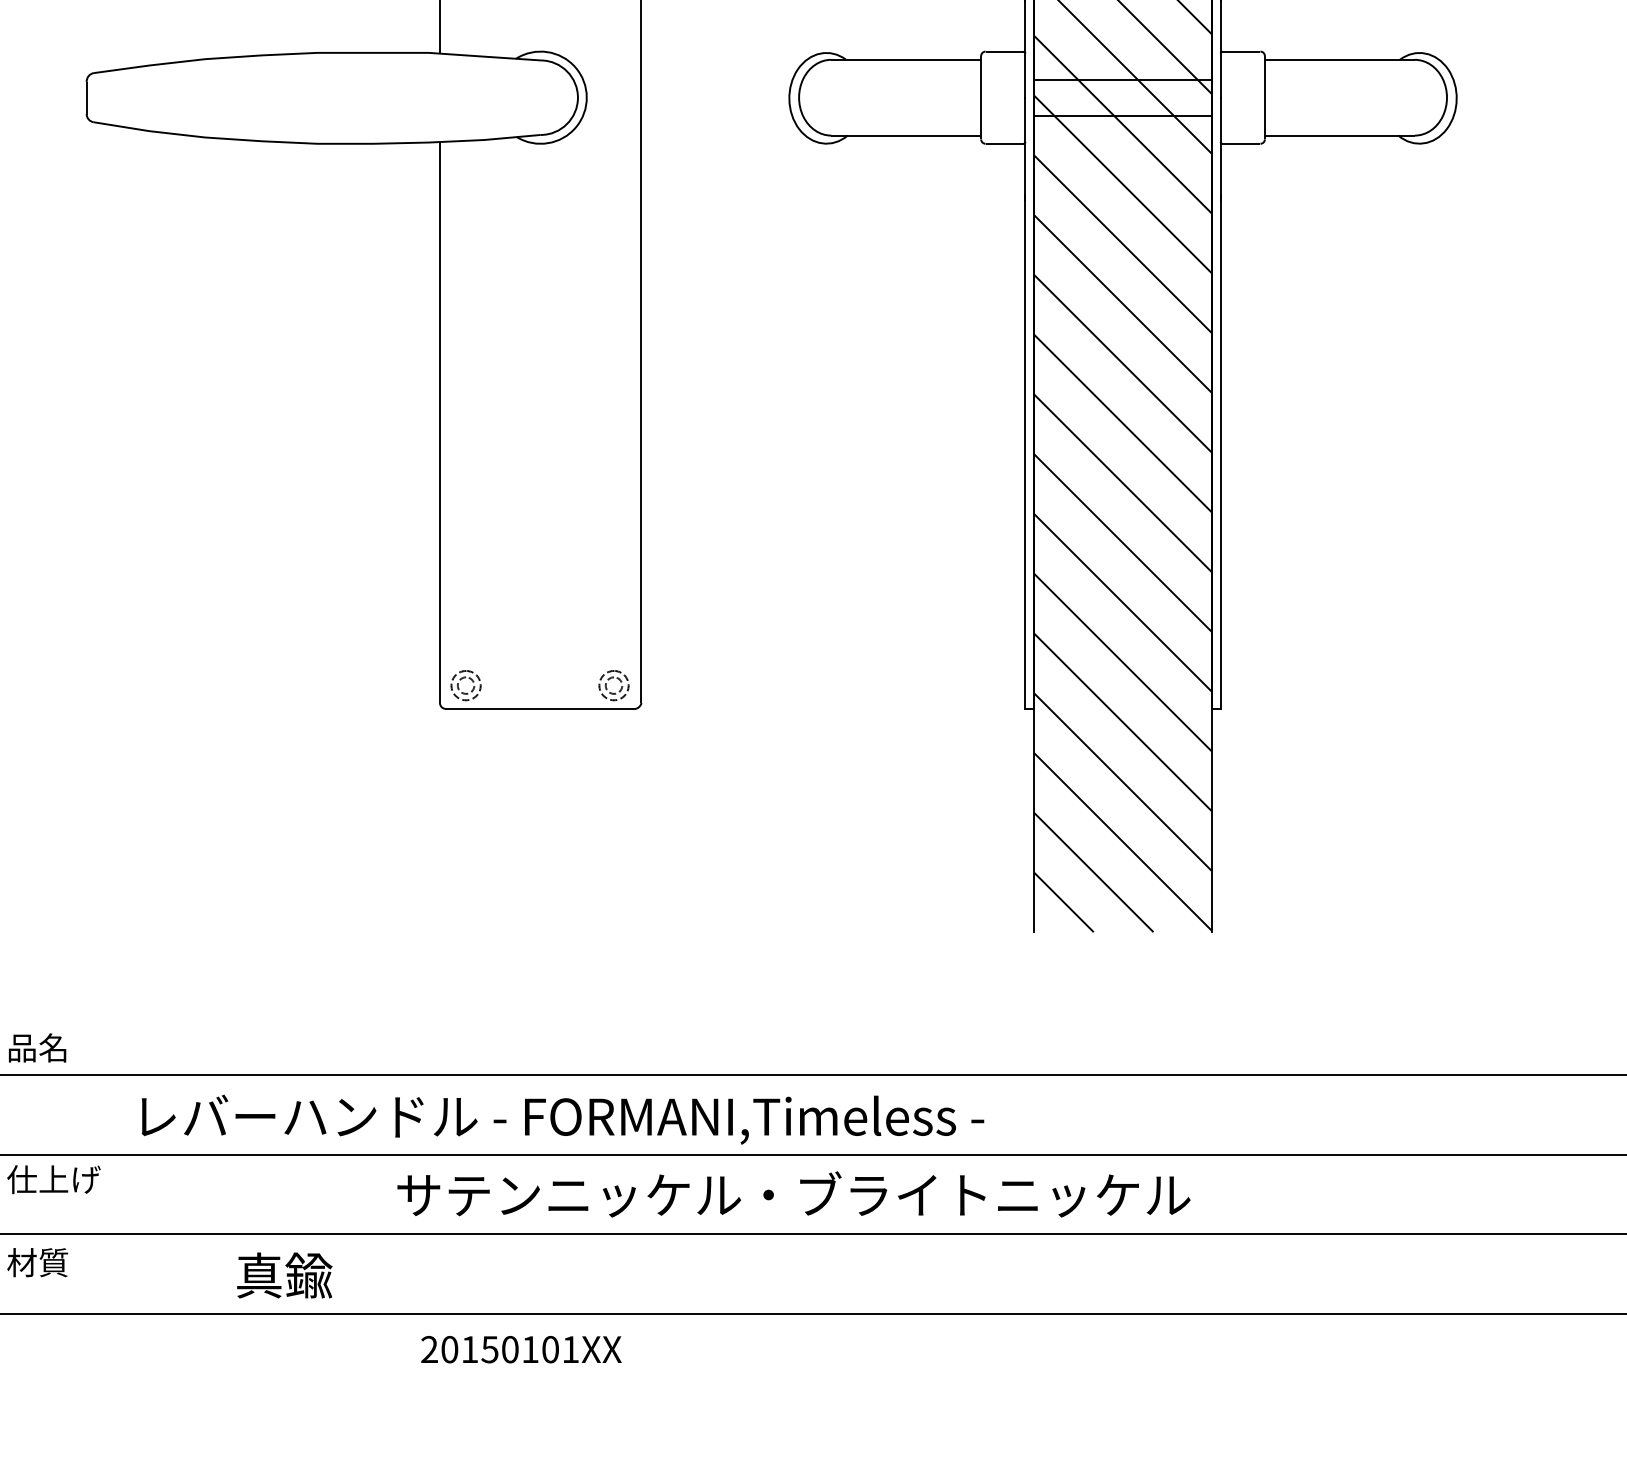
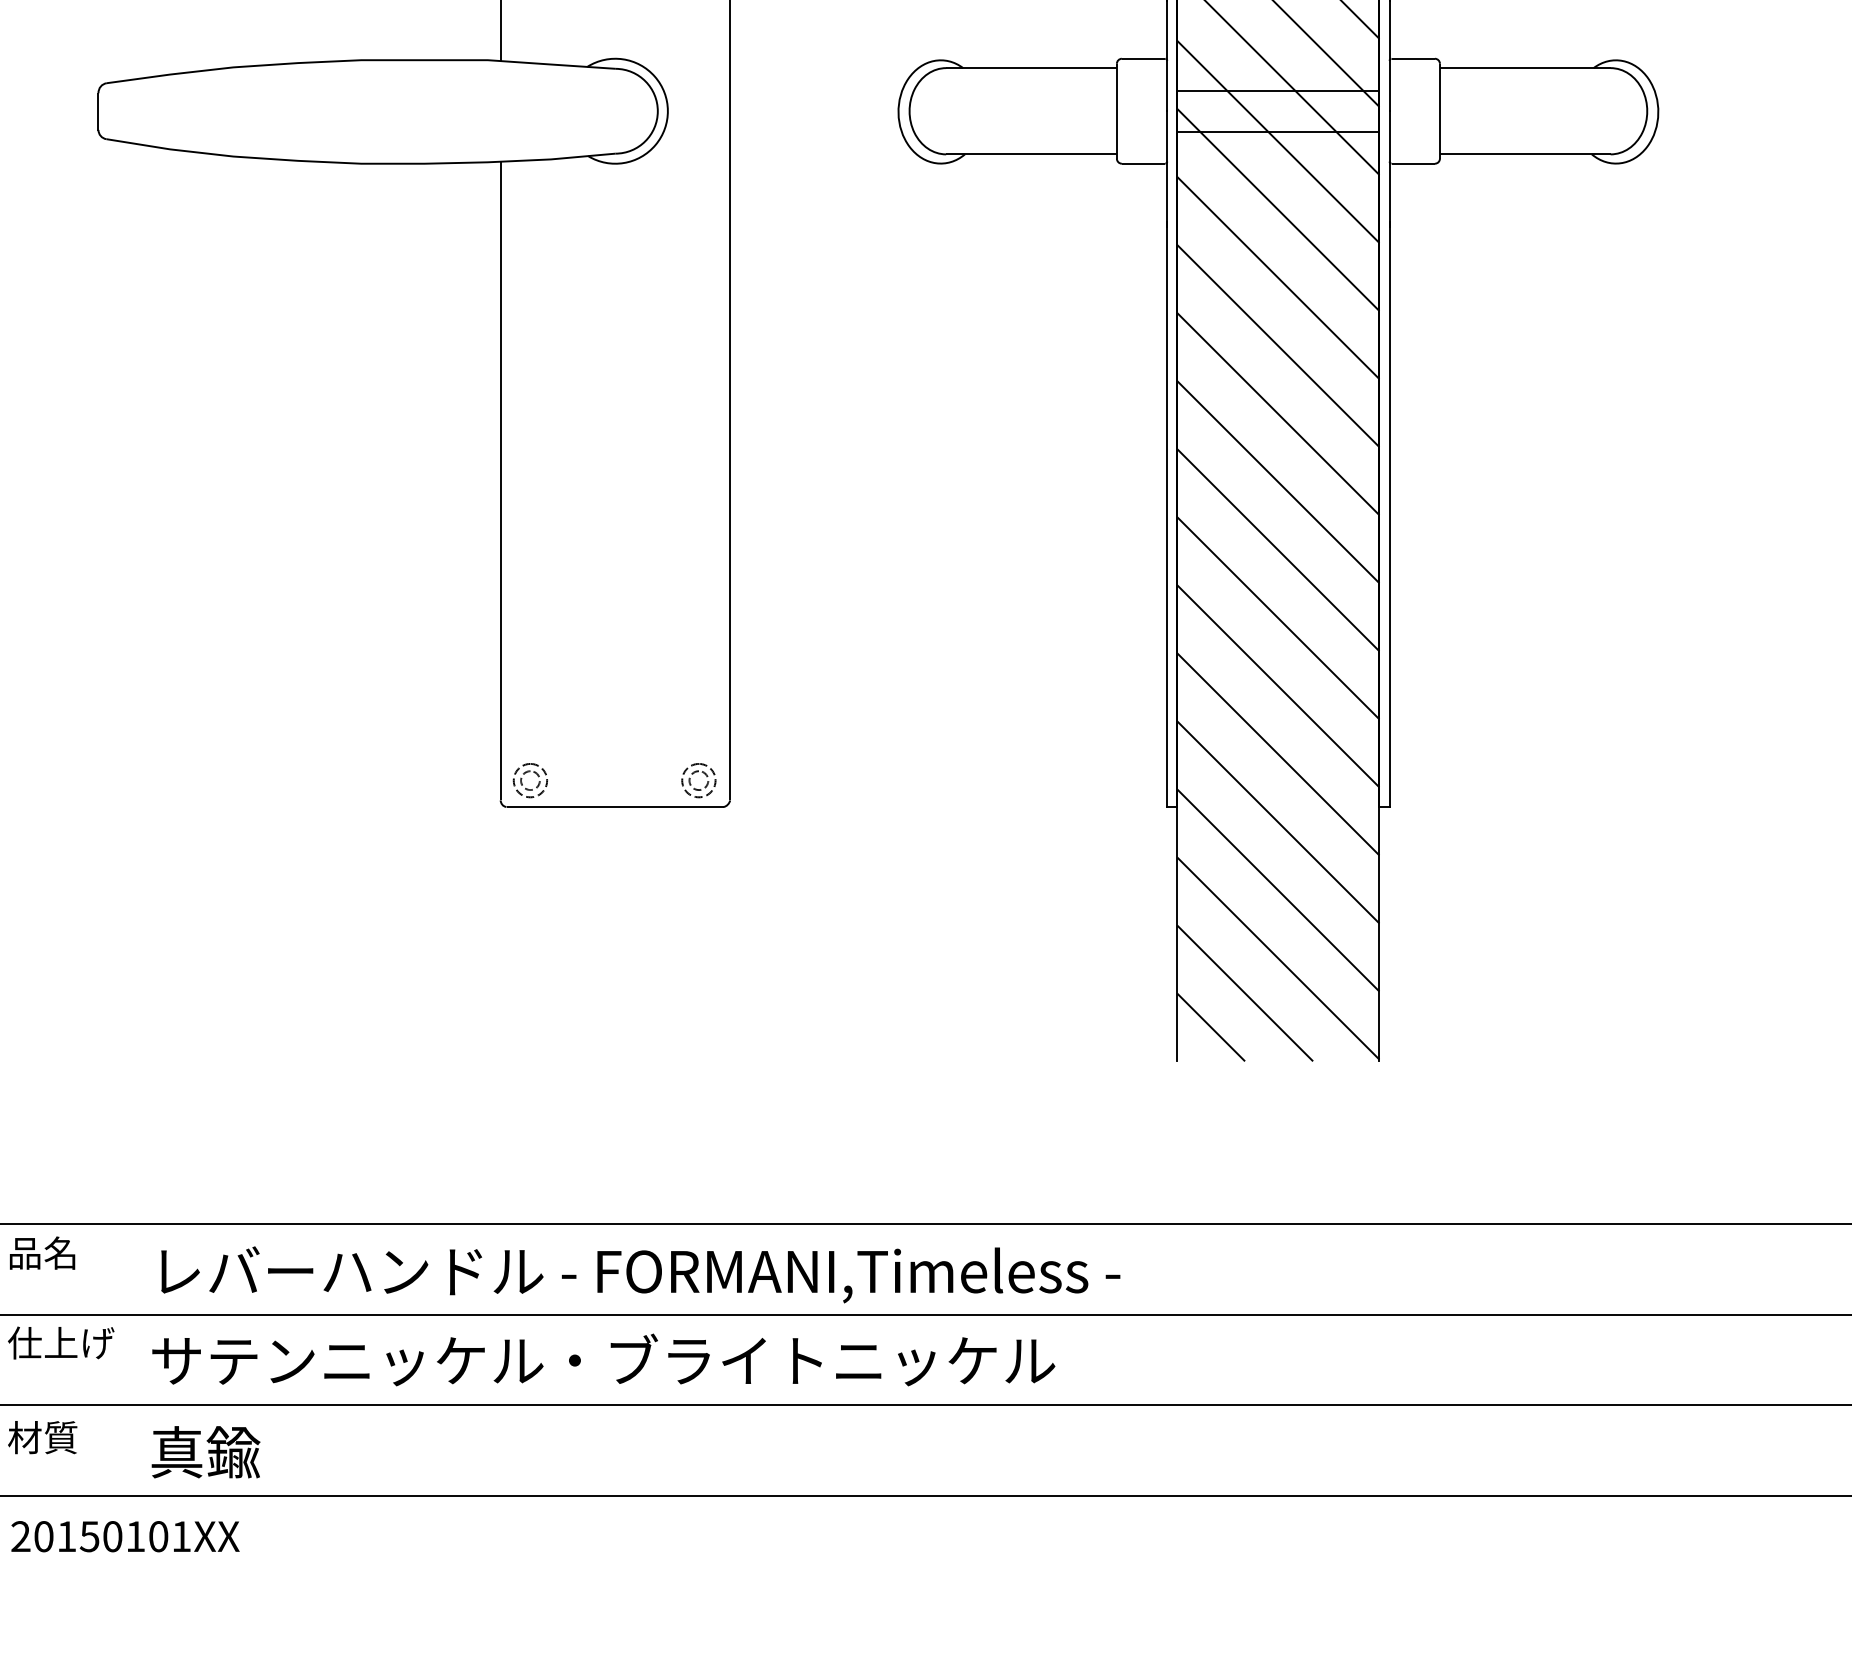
text: (37, 1047) -> (42, 1252), moved
text: (793, 1194) -> (603, 1359), moved
text: (284, 1275) -> (205, 1452), moved
text: (521, 1349) -> (125, 1536), moved

